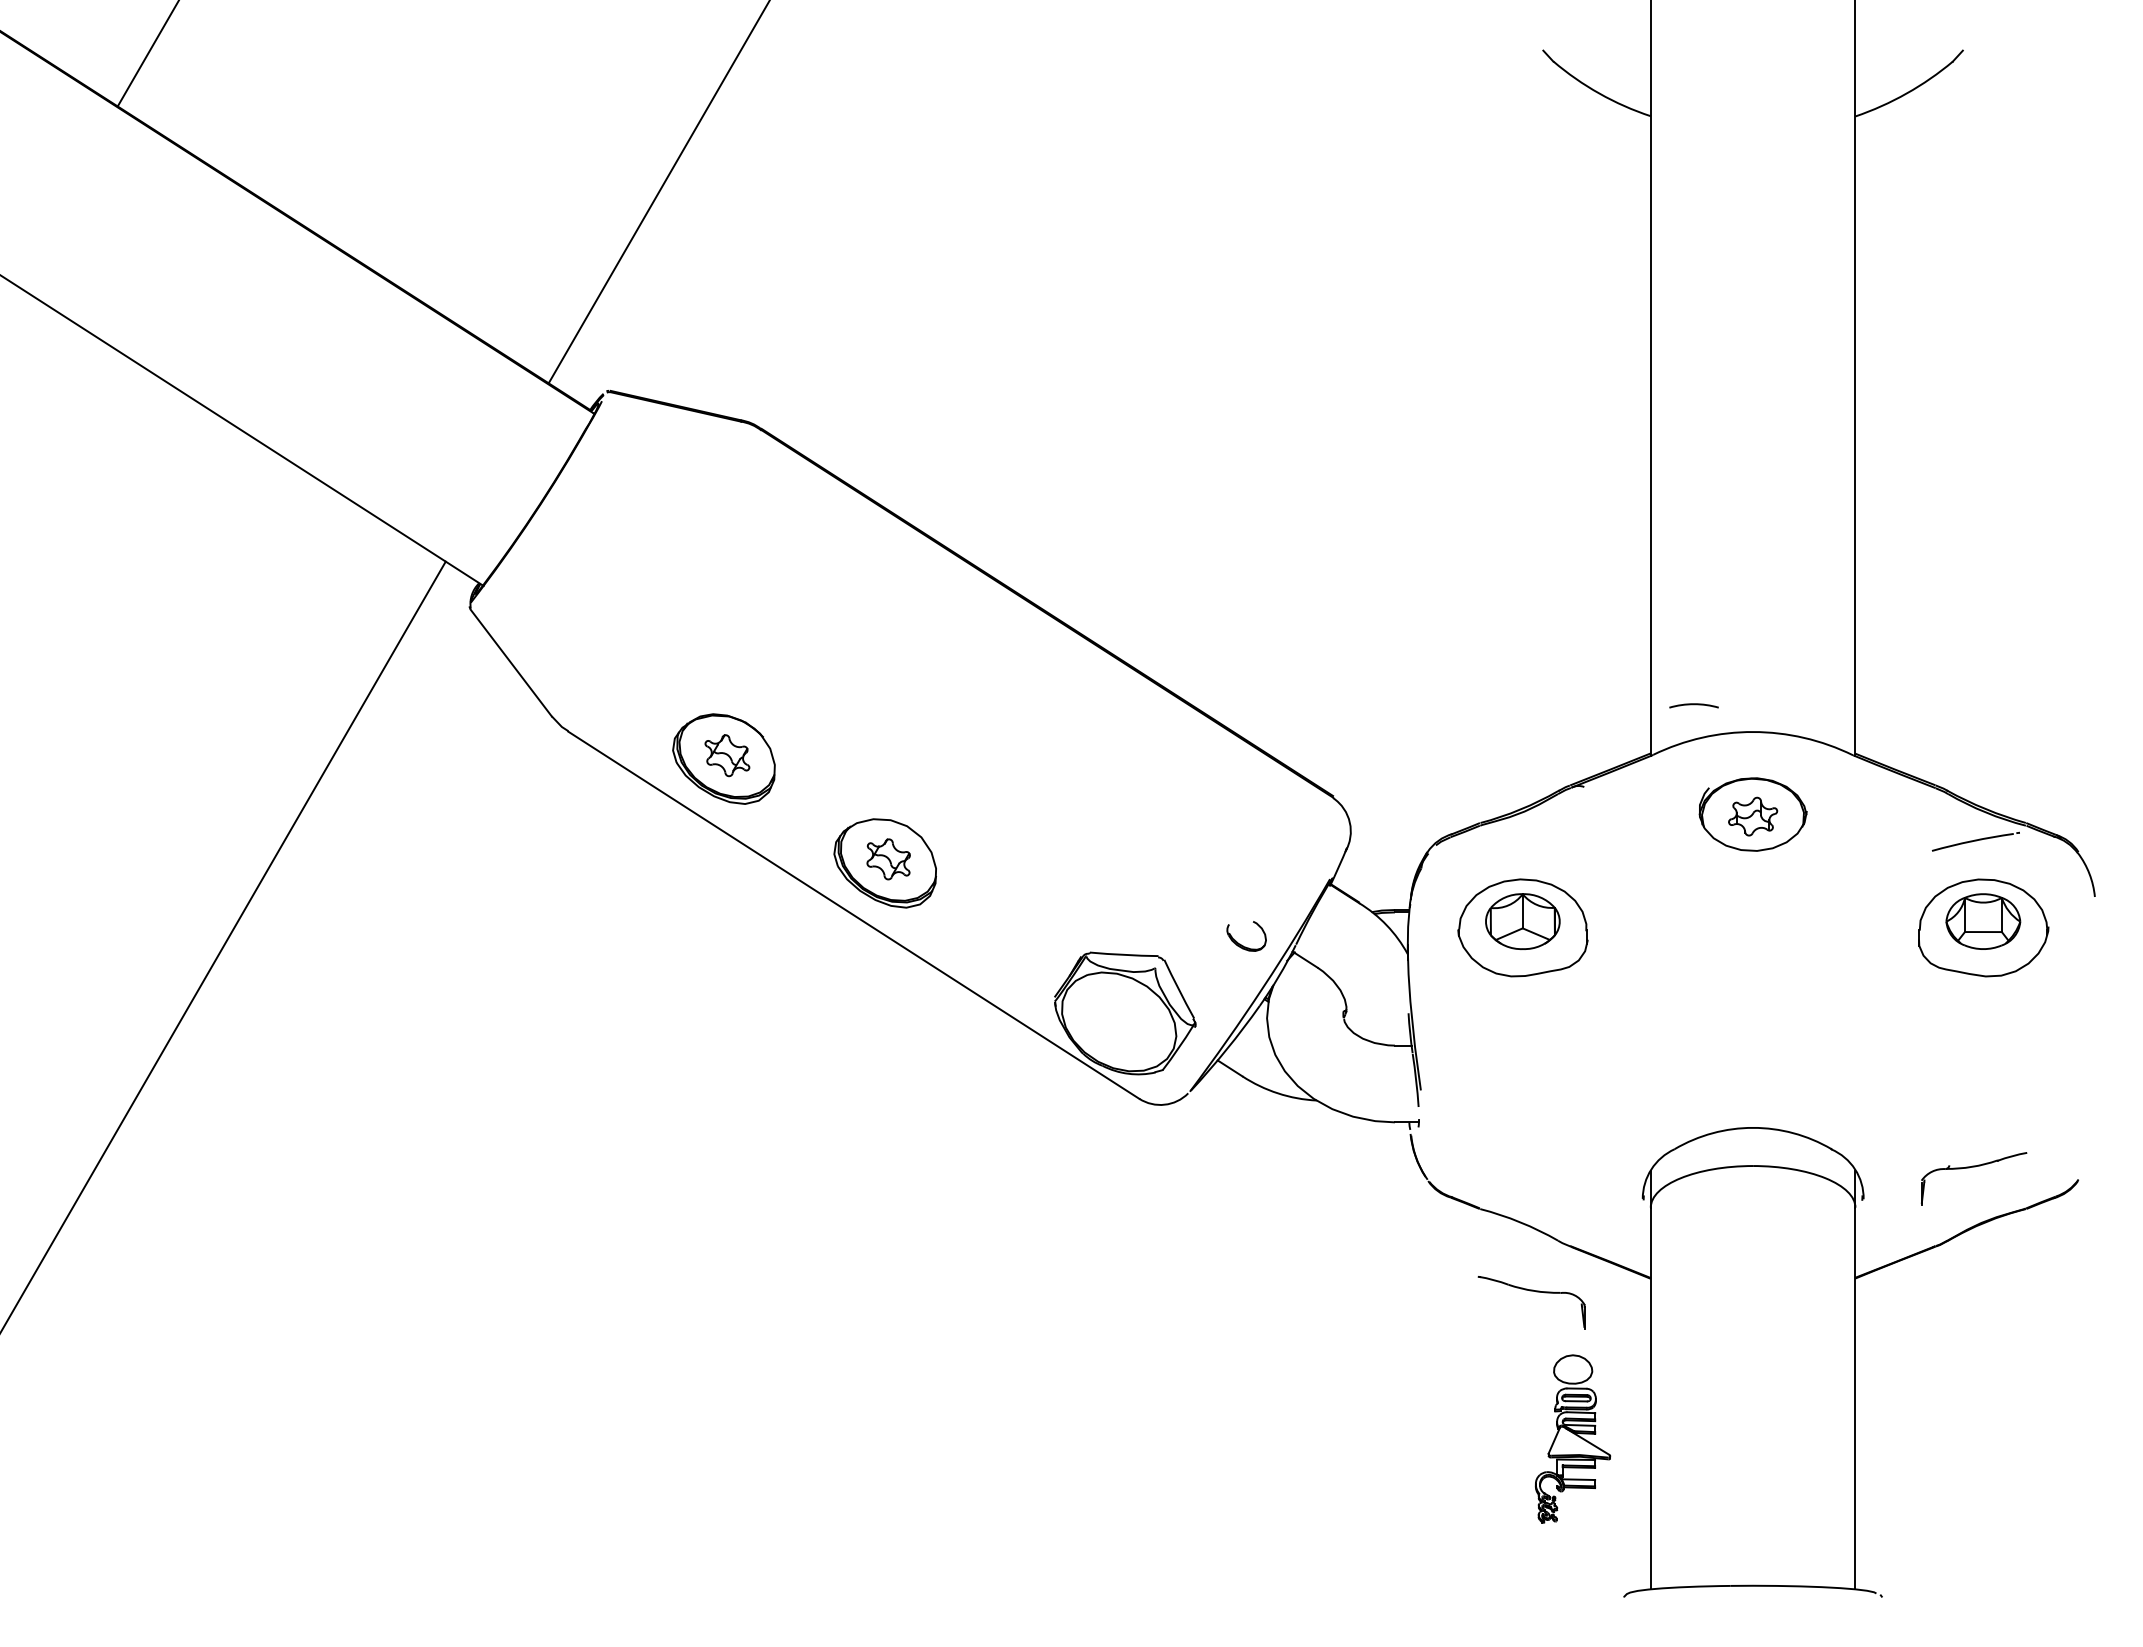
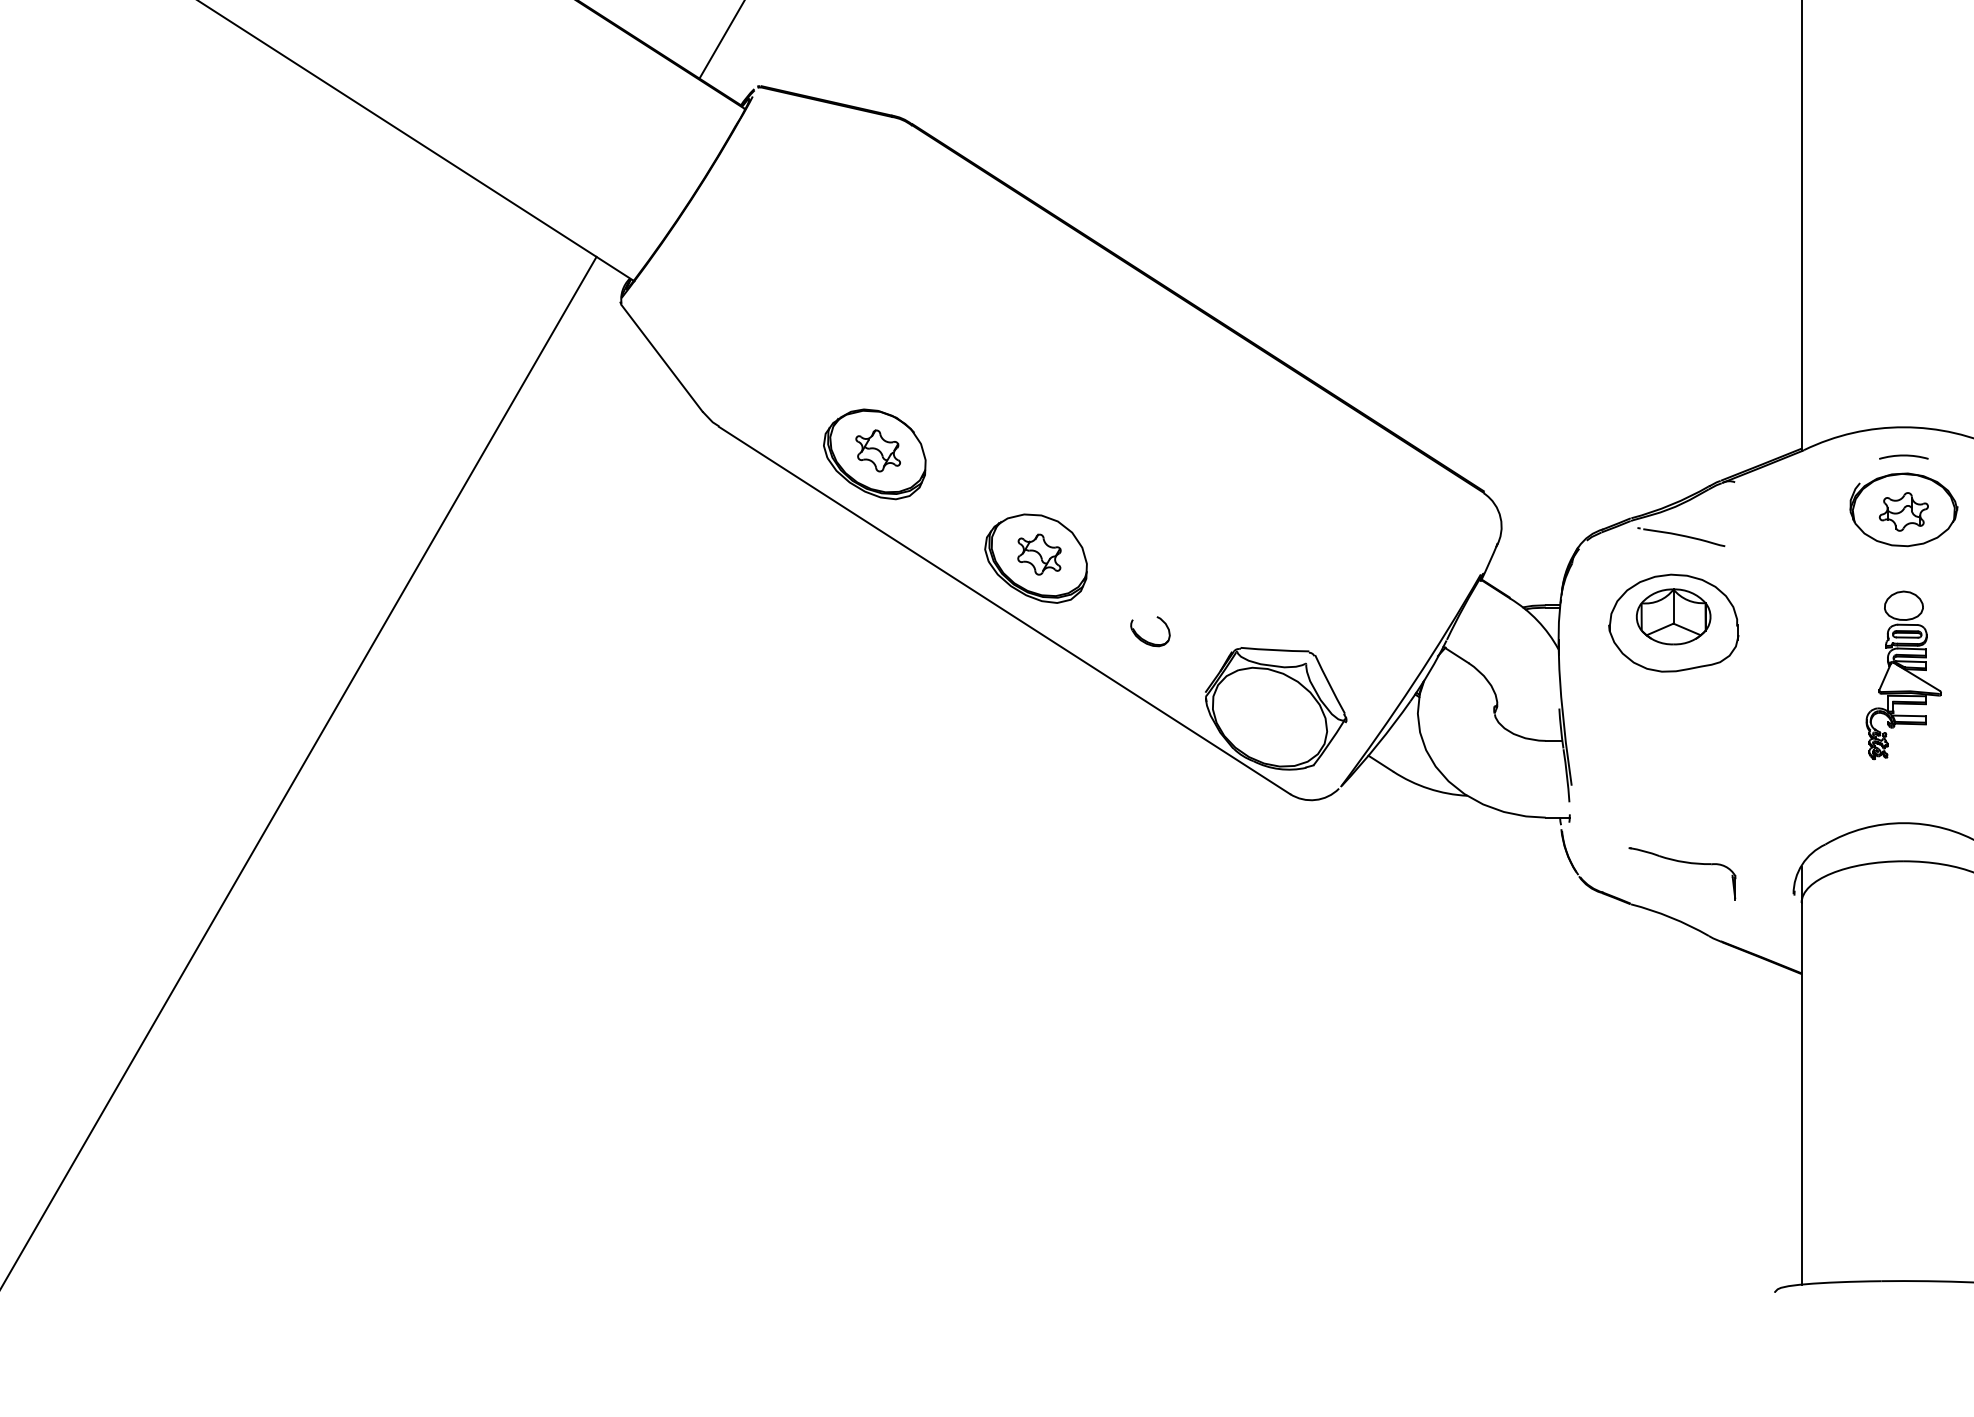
arc: (1693, 705) -> (1903, 456), moved
part: (1530, 841) -> (1681, 536), added
part: (1240, 943) -> (1144, 638), moved
part: (1531, 1291) -> (1682, 862), moved
part: (1573, 1438) -> (1904, 674), moved

